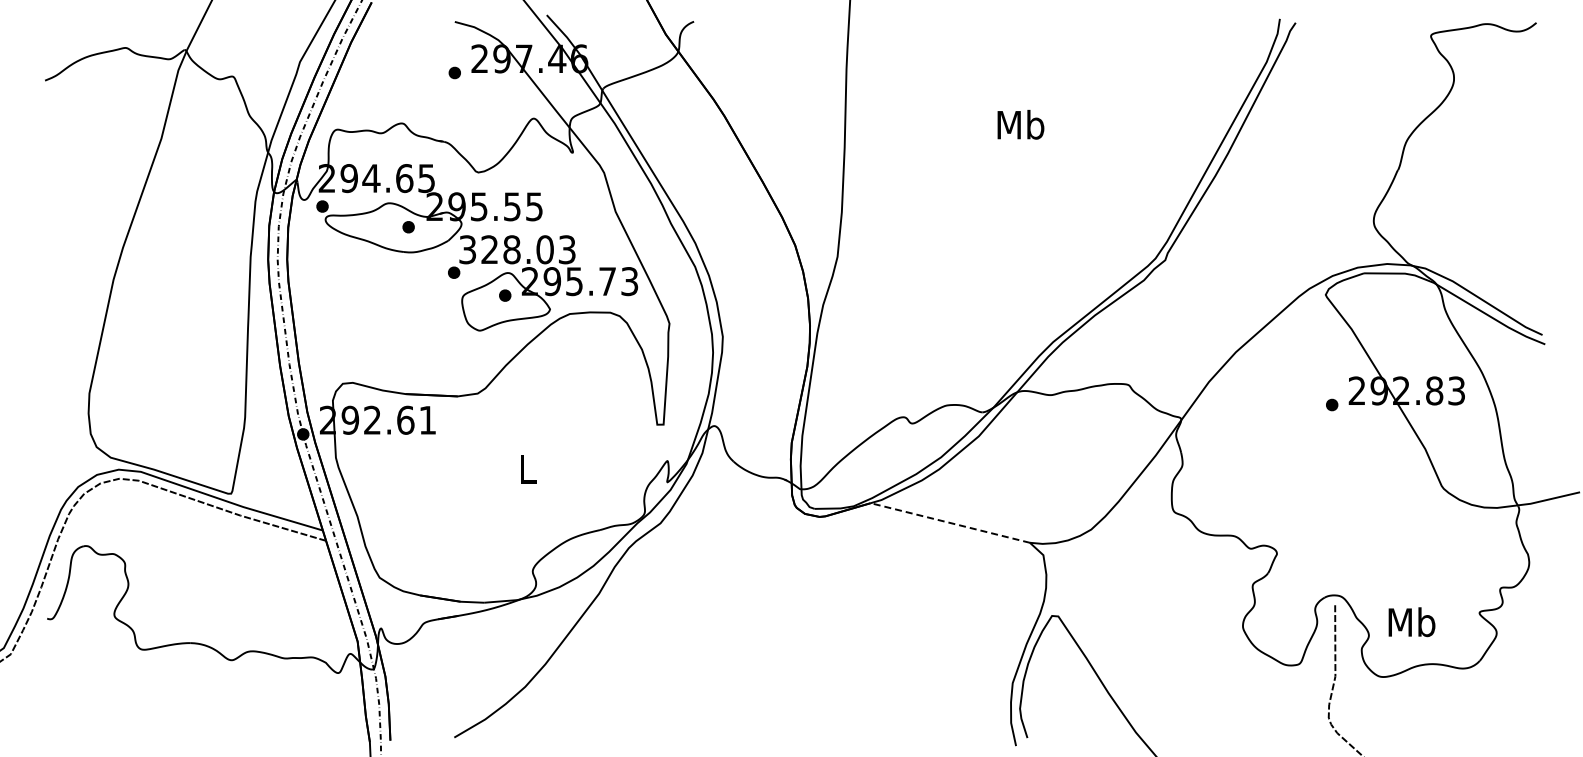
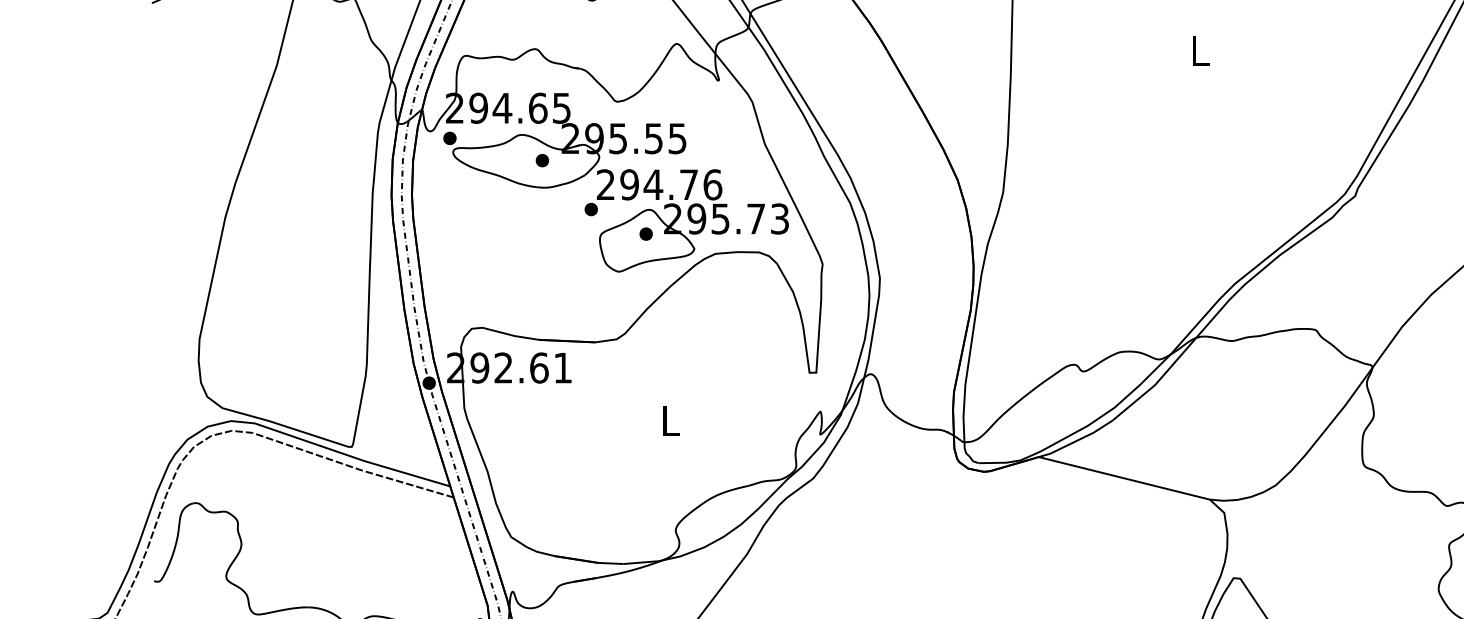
text: (1020, 124) -> (1199, 50), Mb -> L
text: (517, 249) -> (659, 184), 328.03 -> 294.76
line: (949, 522) -> (1123, 477), dashed -> solid

